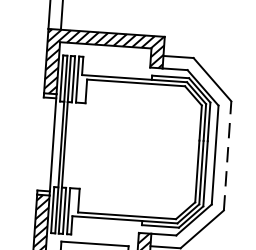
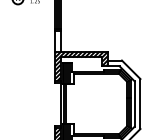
line: (227, 156) -> (140, 104), dashed -> solid

